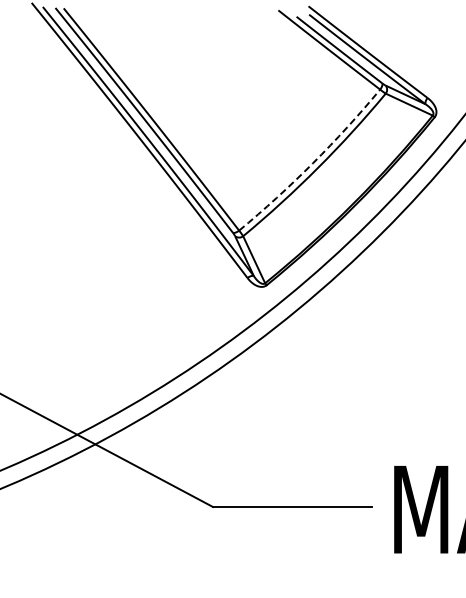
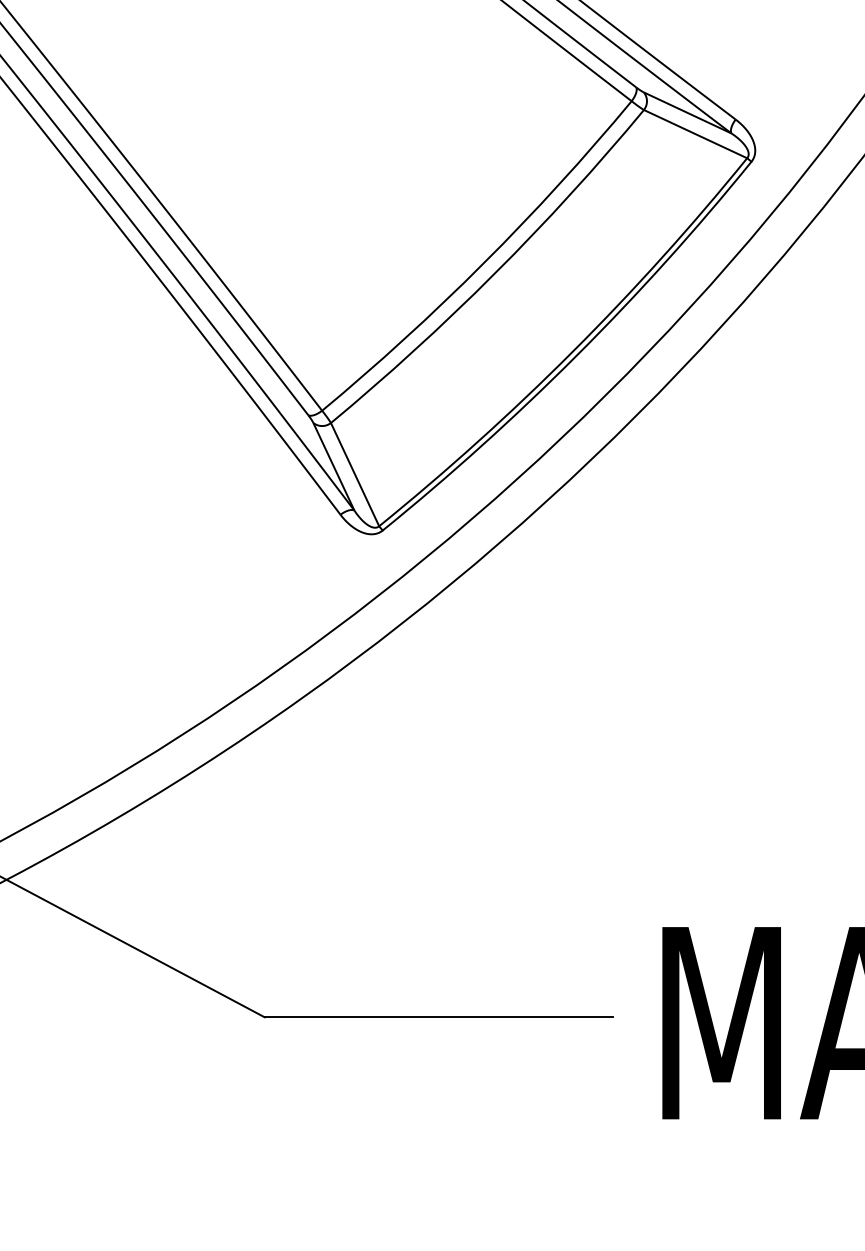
arc: (312, 163) -> (483, 263), dashed -> solid

